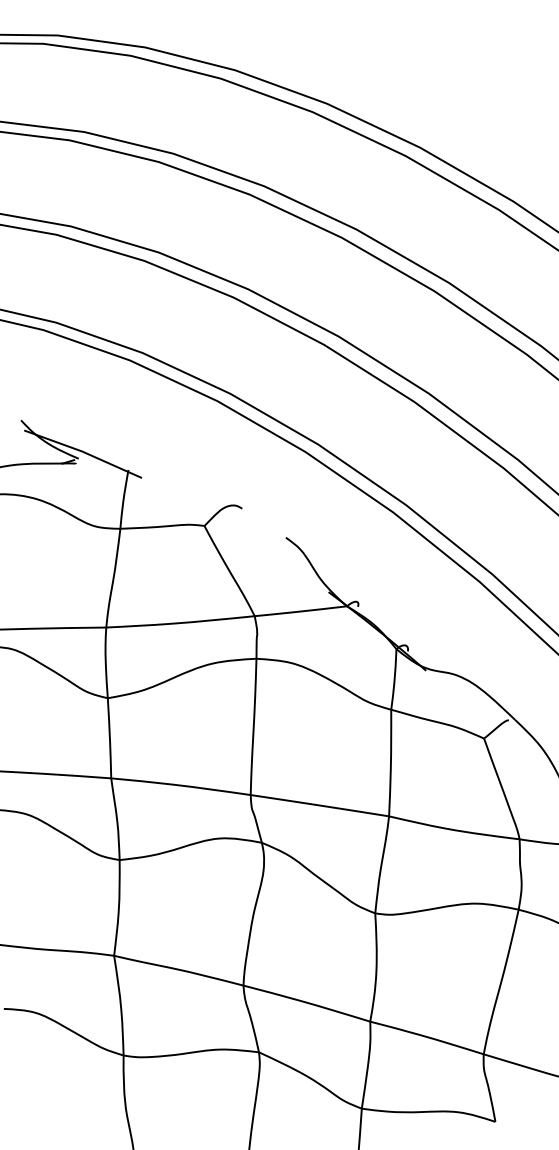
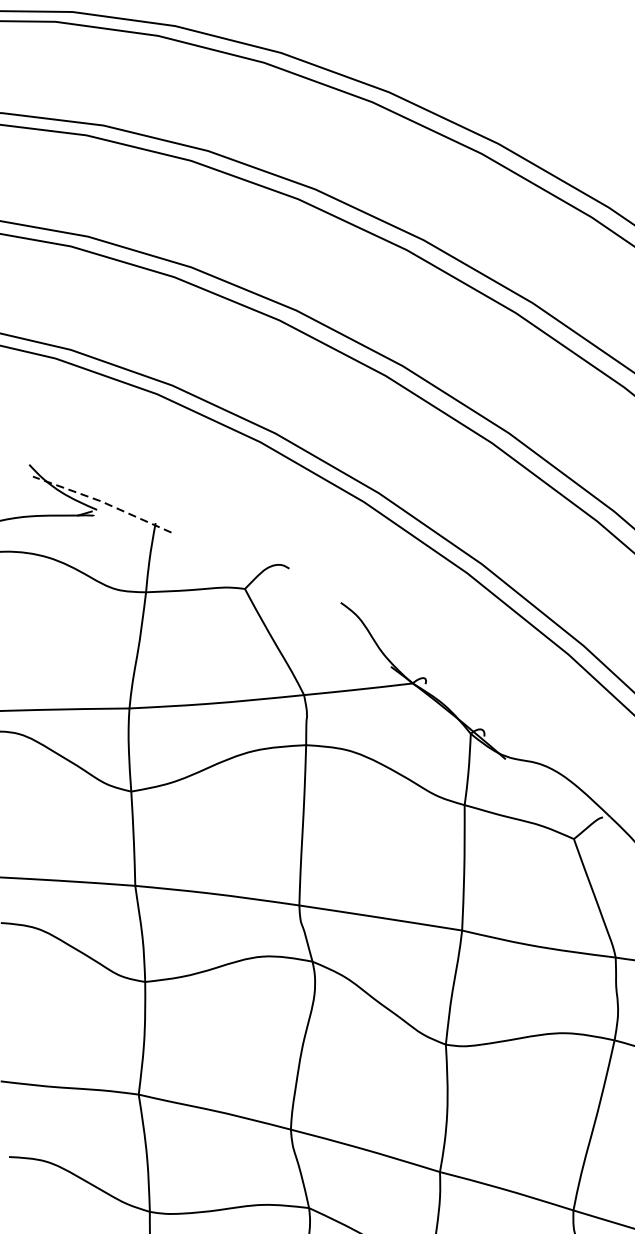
line: (83, 451) -> (102, 501), solid -> dashed

